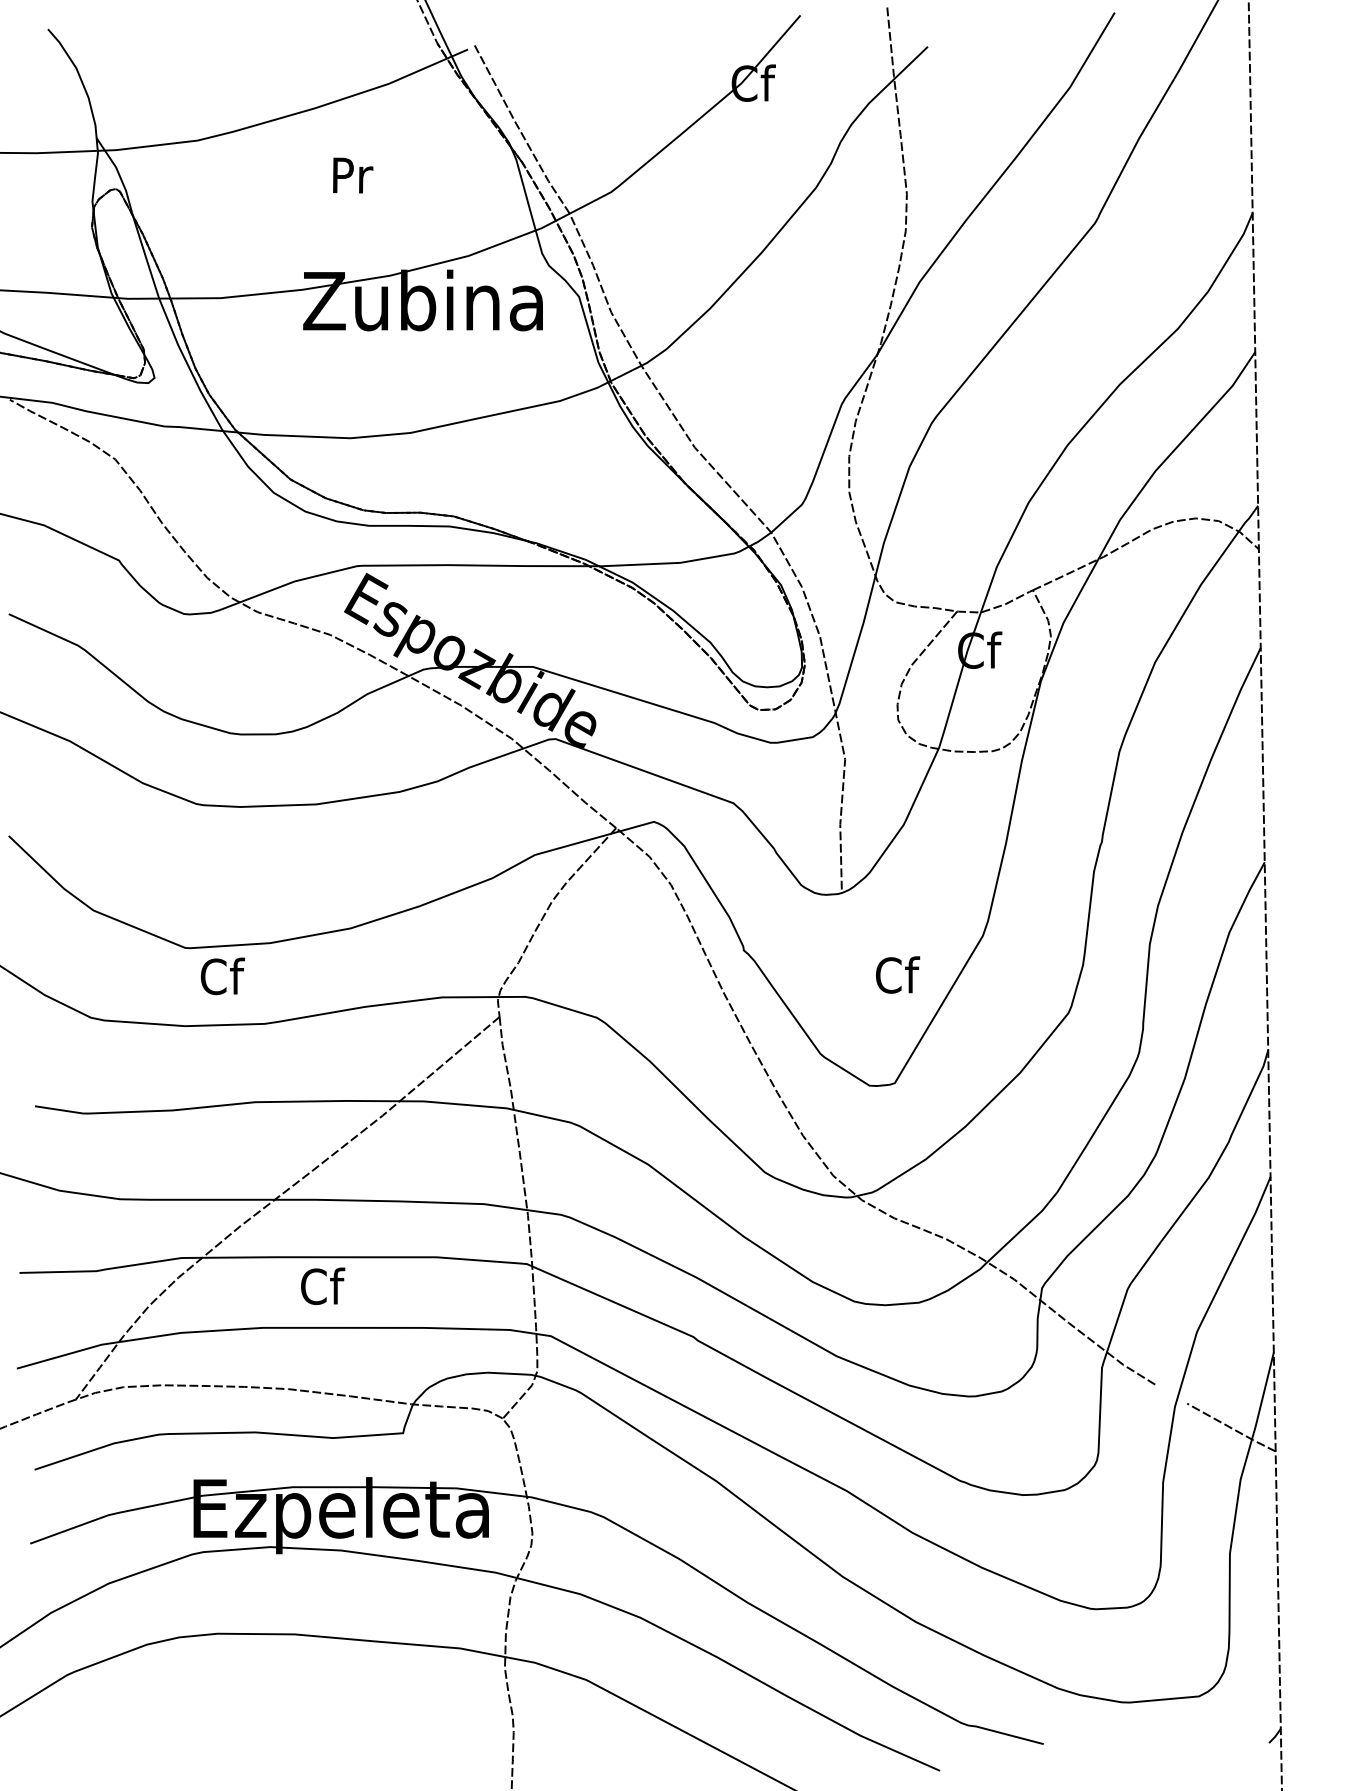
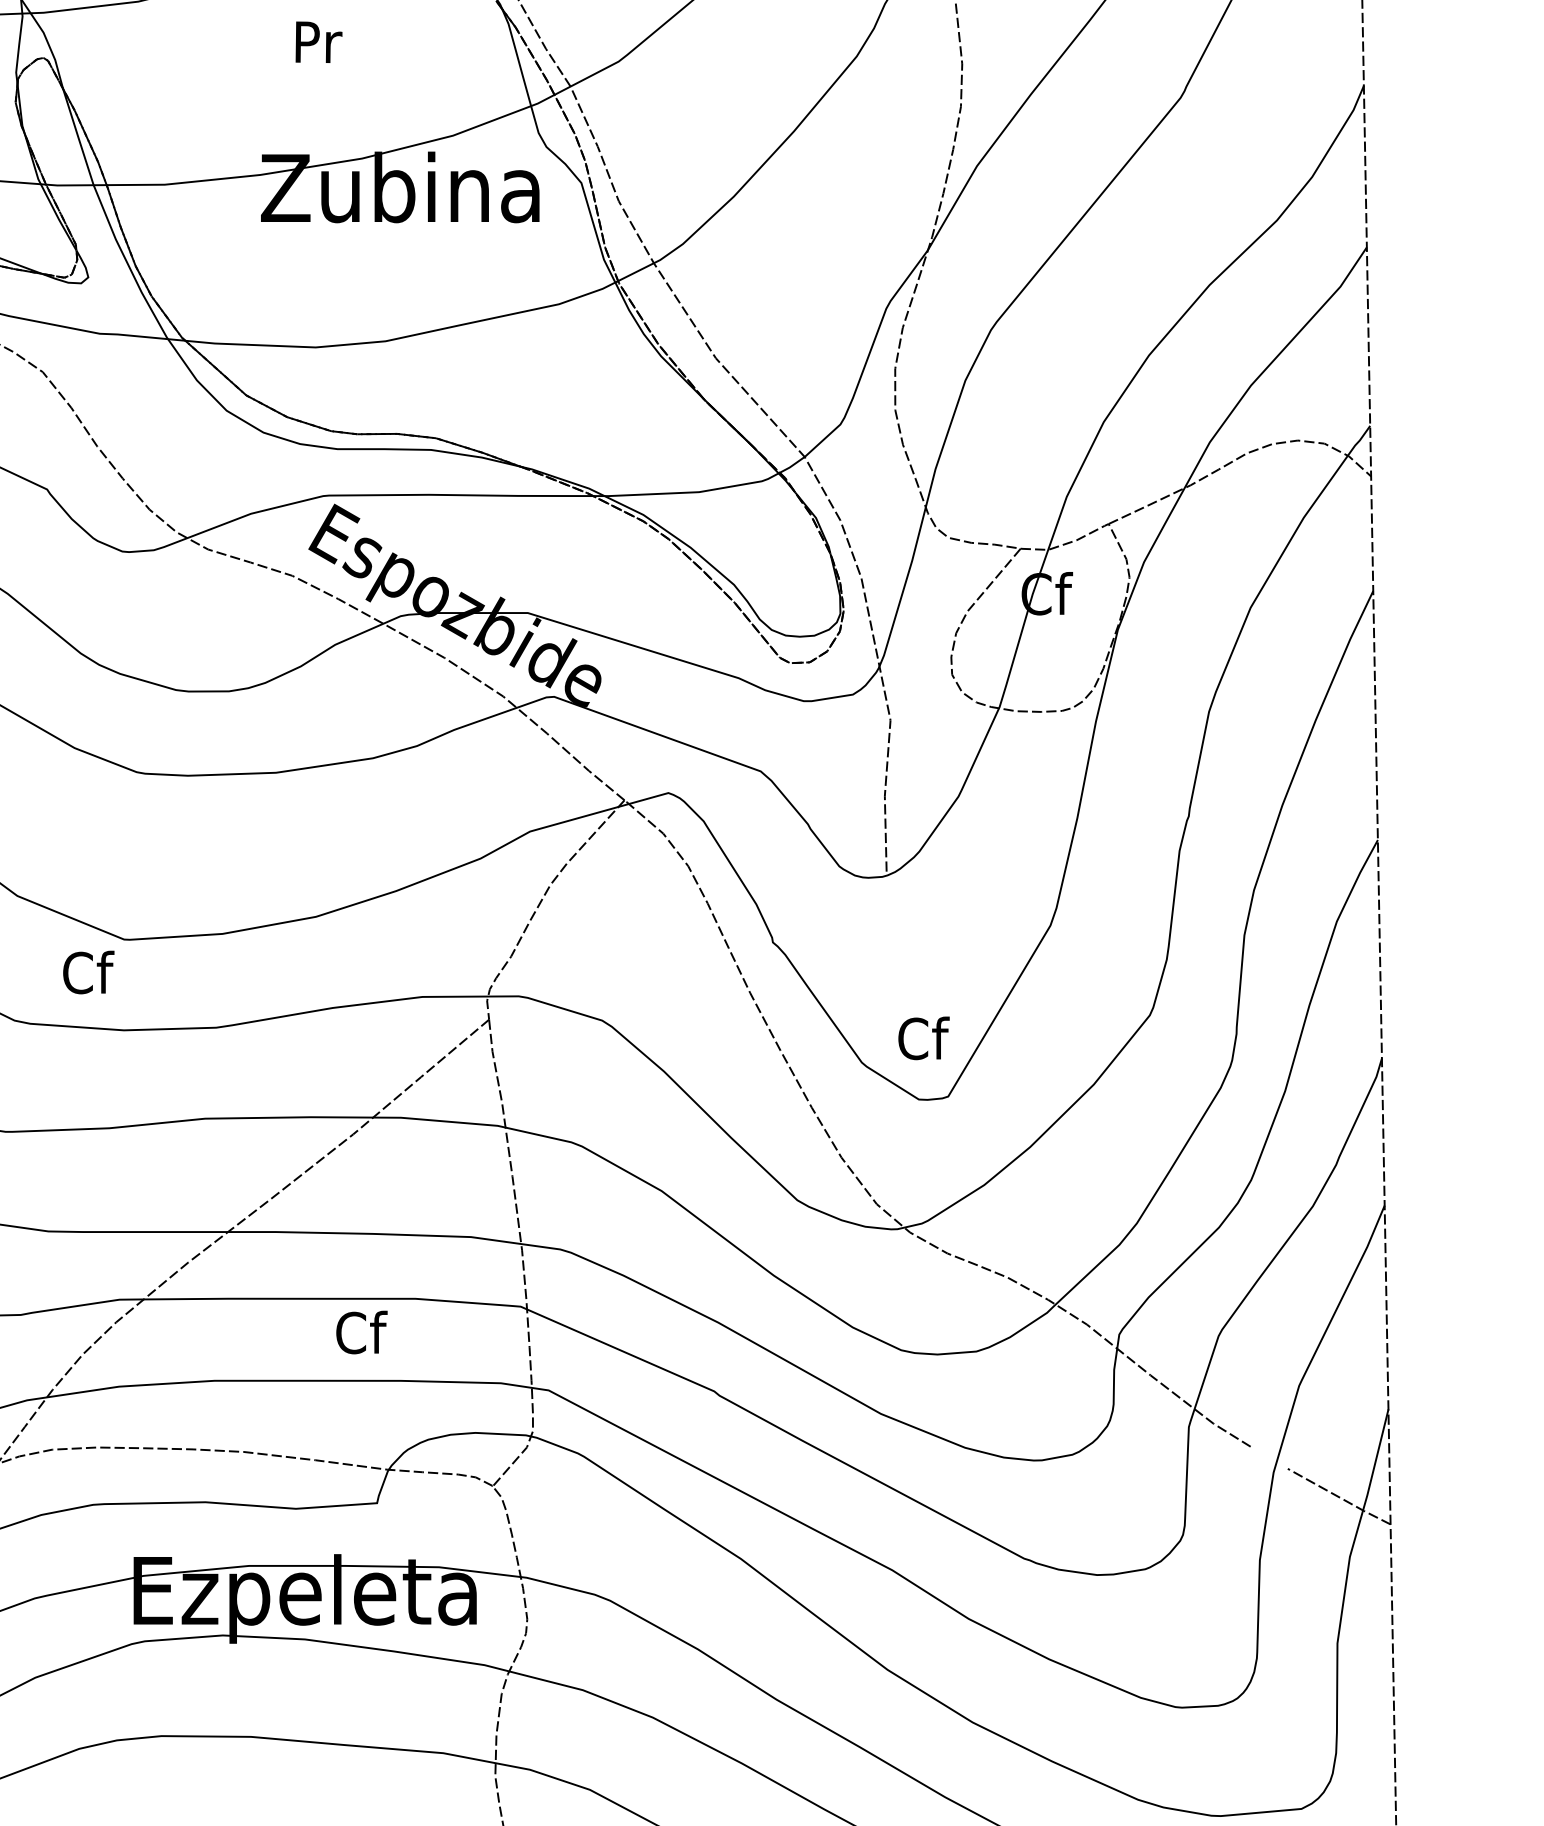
text: (898, 974) -> (924, 1037), moved
text: (223, 976) -> (89, 972), moved
text: (323, 1286) -> (362, 1332), moved

